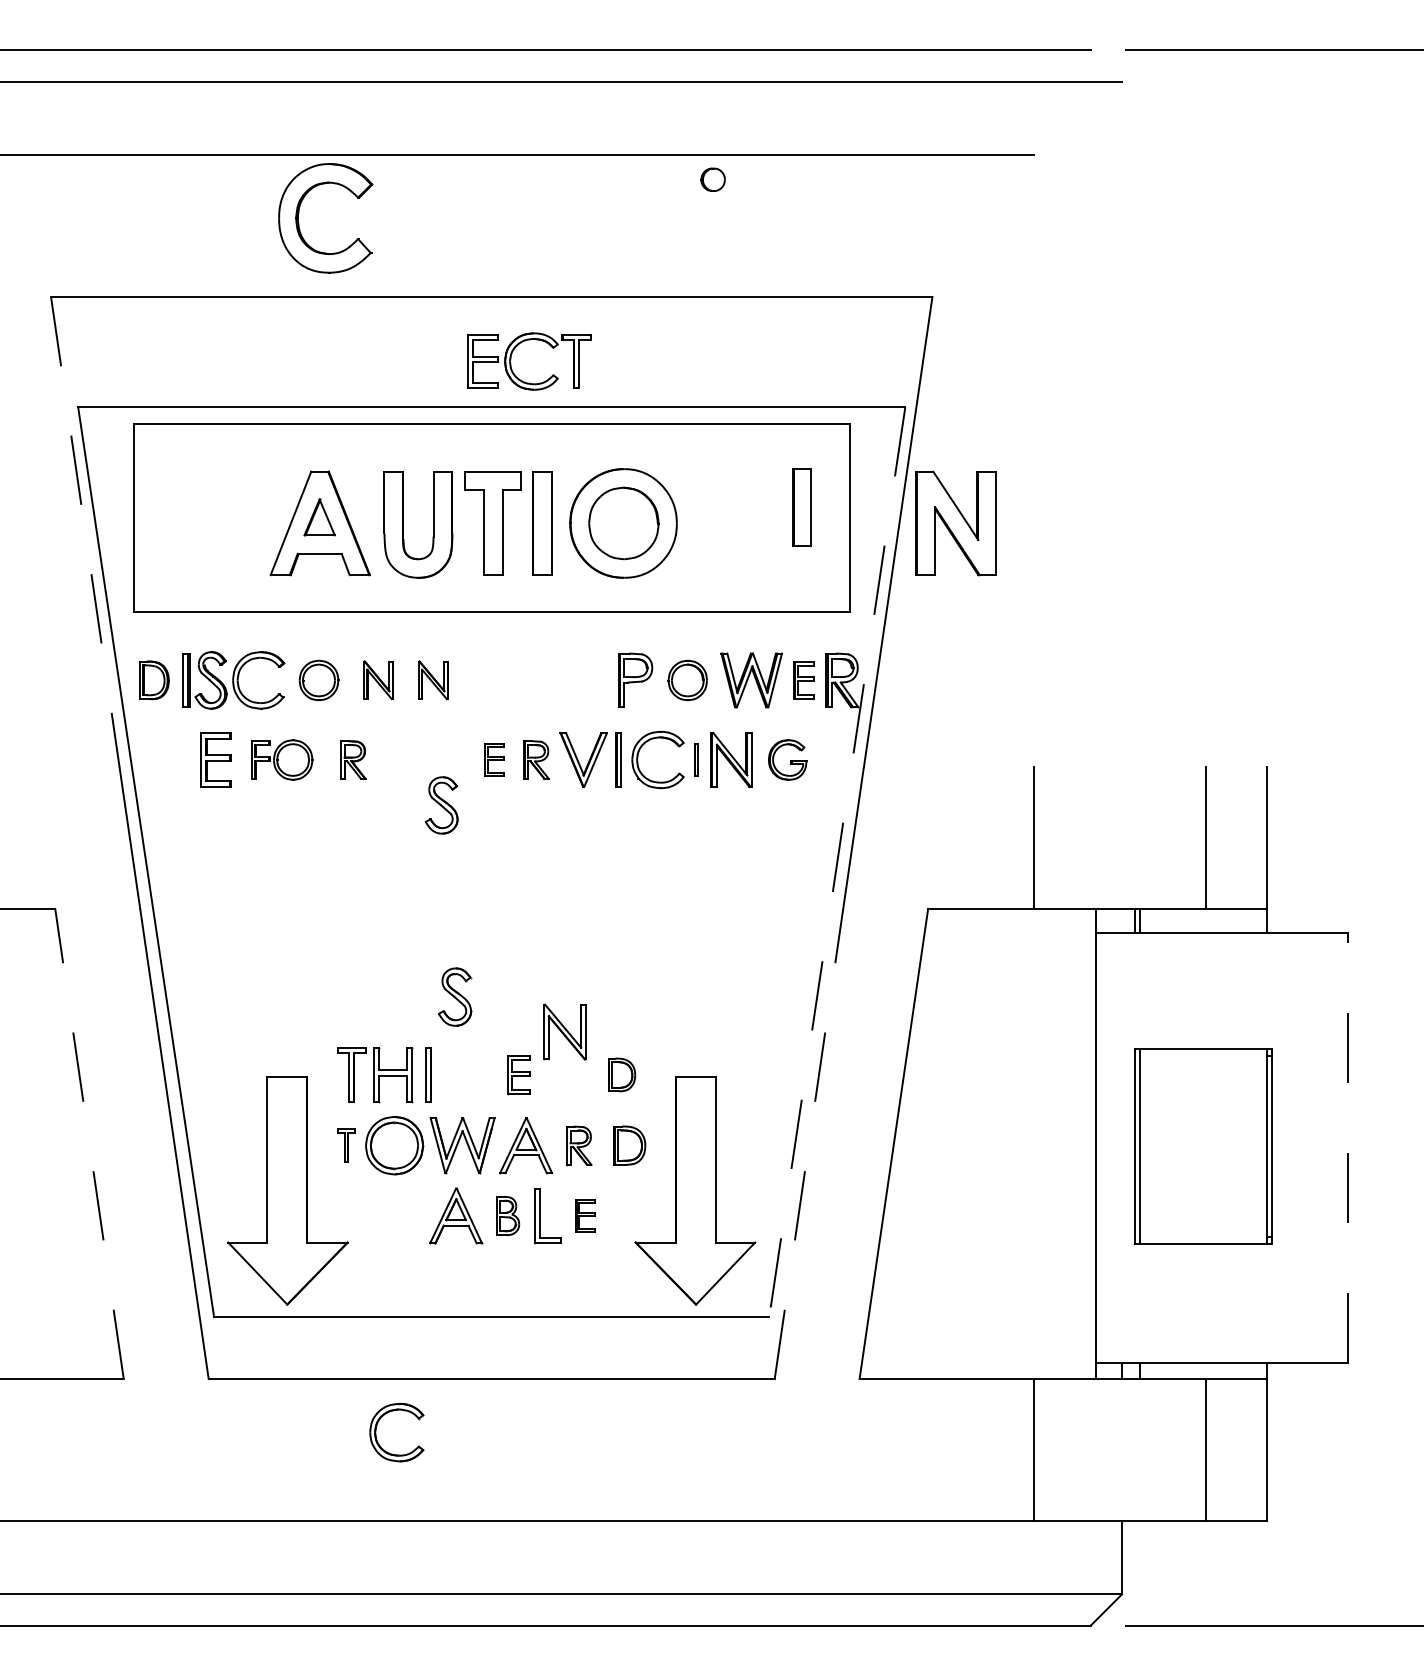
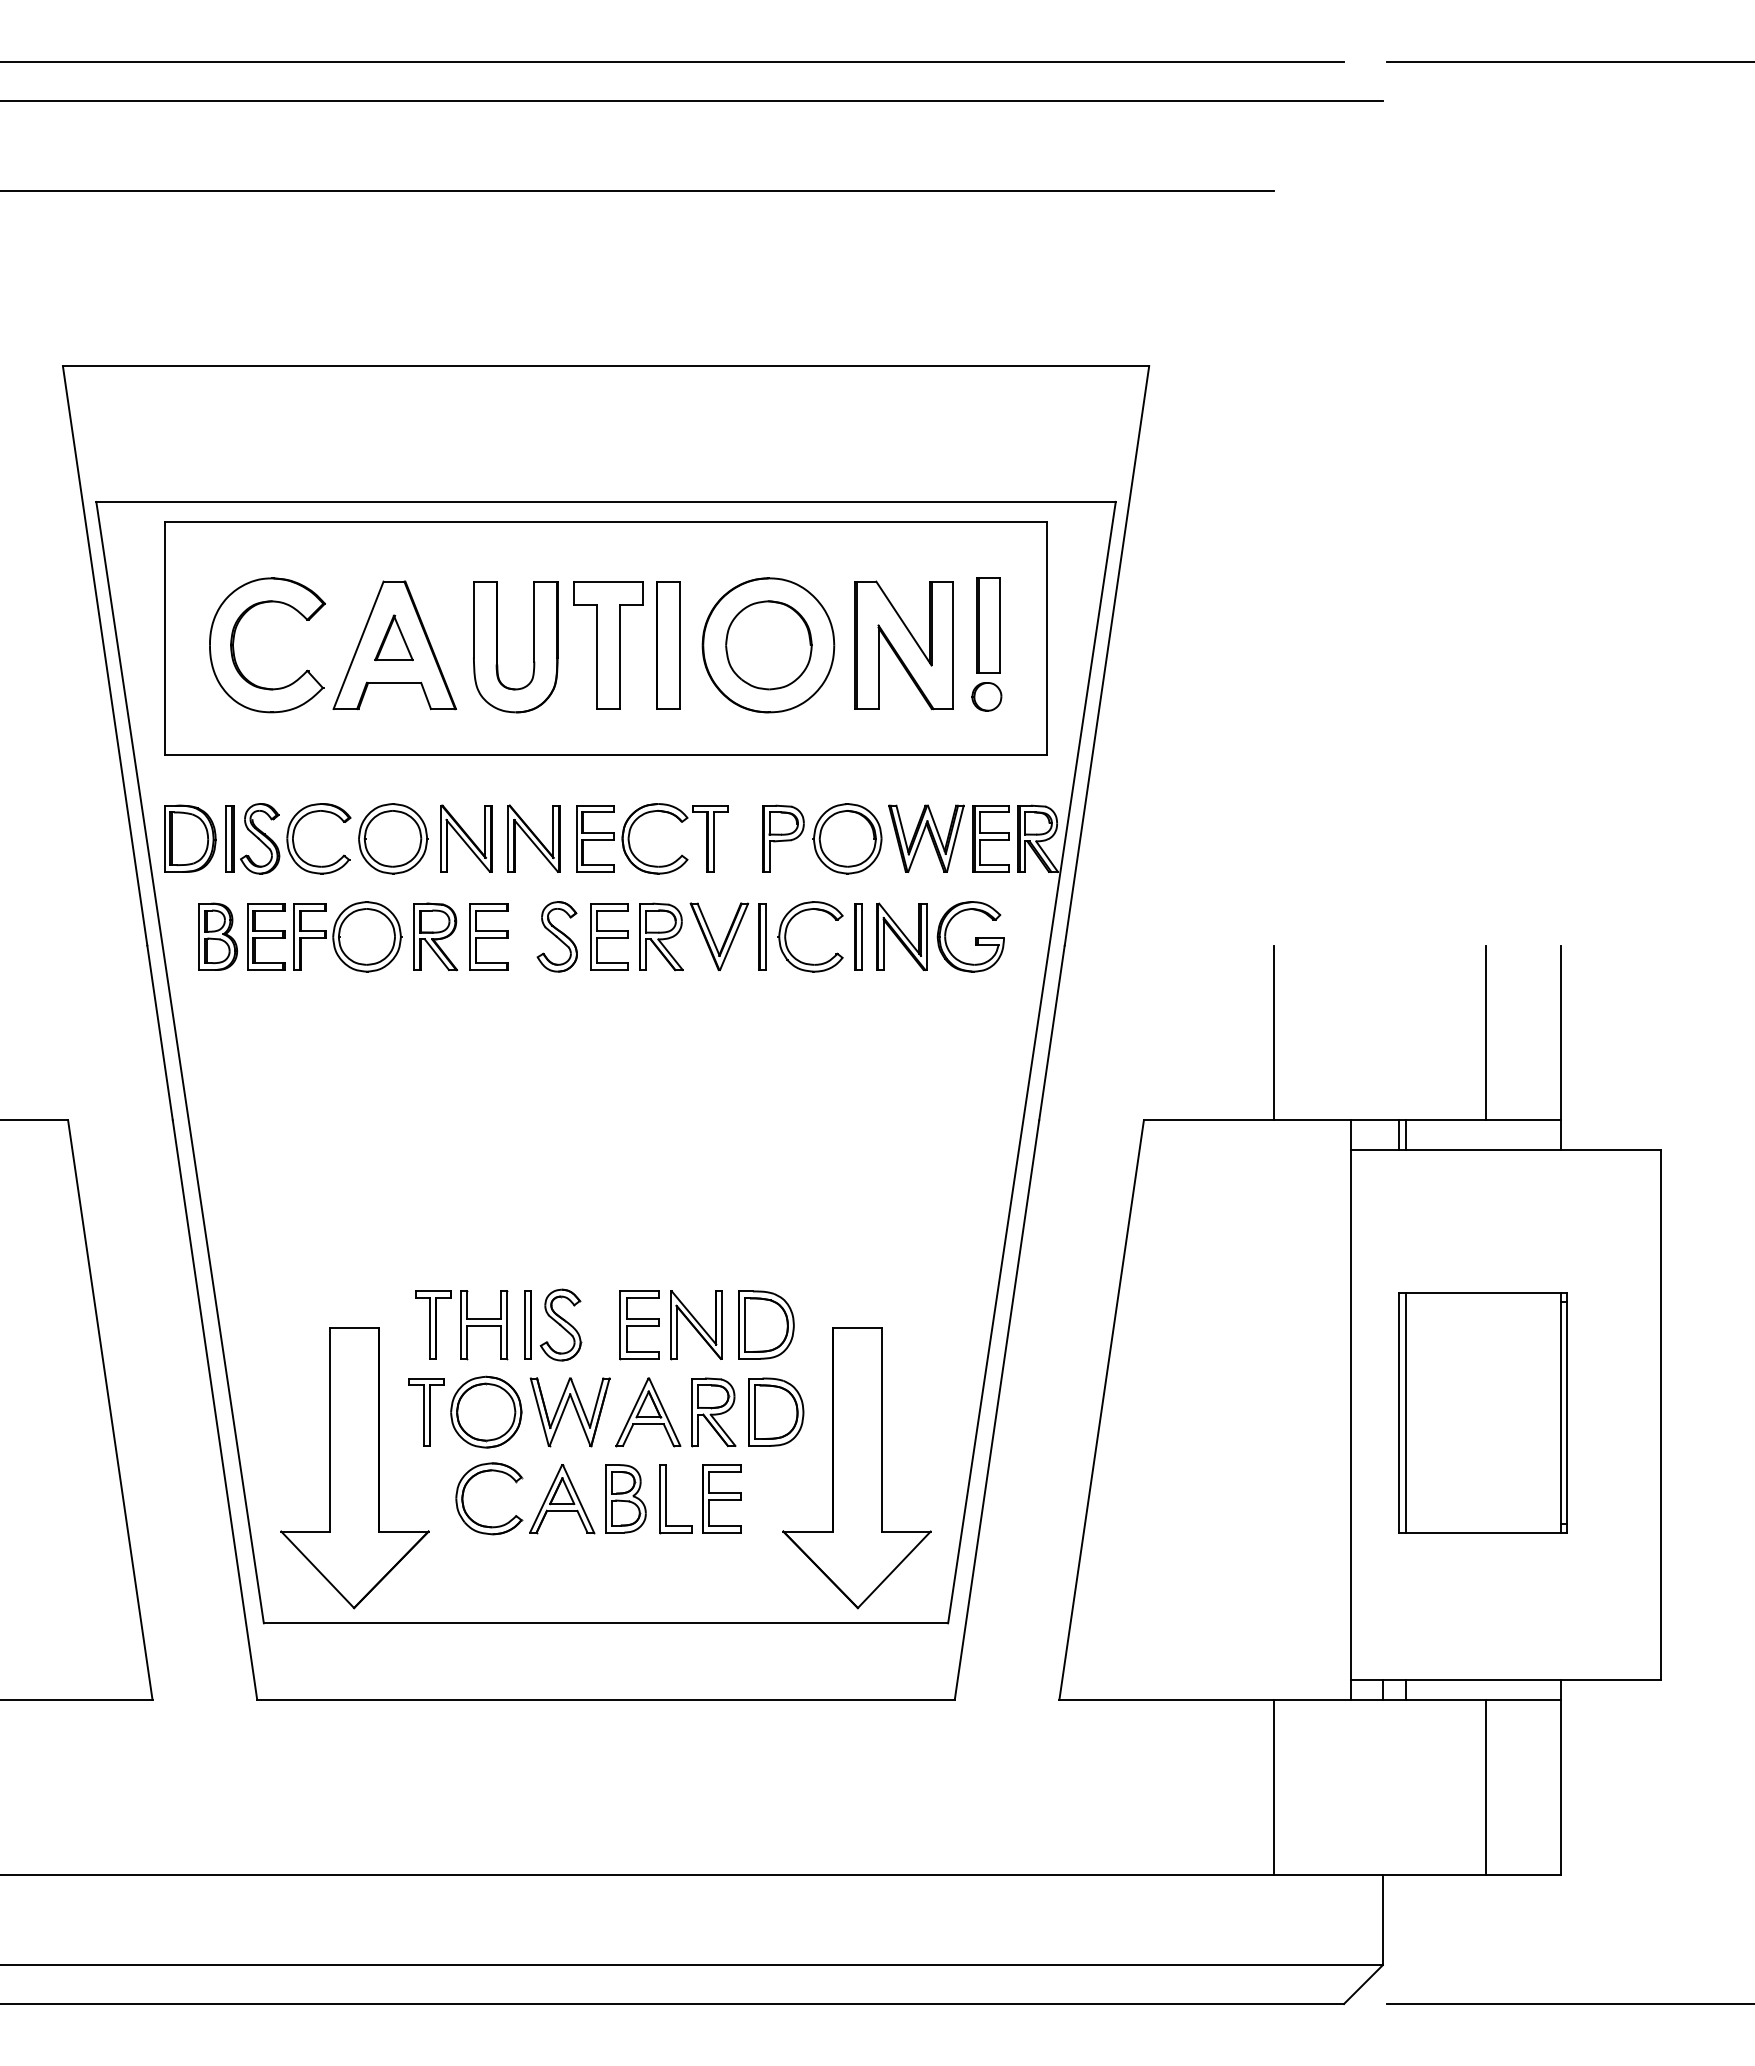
part: (712, 179) -> (986, 696), moved
part: (298, 216) -> (234, 642), moved
part: (511, 357) -> (630, 833), moved
part: (955, 523) -> (903, 645), moved
line: (85, 531) -> (105, 655), dashed -> solid
part: (154, 680) -> (190, 838), size x1.43
part: (319, 680) -> (393, 838), size x1.43
part: (378, 680) -> (466, 838), size x1.43
part: (432, 680) -> (533, 838), size x1.43
part: (687, 680) -> (847, 838), size x1.43
part: (803, 680) -> (990, 838), size x1.43
part: (177, 759) -> (218, 936), added
part: (281, 759) -> (347, 936), size x1.43
part: (353, 759) -> (435, 936), size x1.43
part: (396, 759) -> (488, 936), added
part: (494, 759) -> (609, 936), size x1.67
part: (536, 759) -> (661, 936), size x1.43
part: (696, 759) -> (858, 936), size x1.67
part: (787, 759) -> (970, 936), size x1.43
part: (440, 805) -> (556, 936), moved
line: (836, 861) -> (1031, 1062), dashed -> solid
part: (454, 996) -> (560, 1324), moved
part: (565, 1032) -> (696, 1325), moved
part: (621, 1074) -> (766, 1324), size x1.67
part: (518, 1075) -> (639, 1325), size x1.43
line: (89, 1144) -> (110, 1410), dashed -> solid
line: (809, 1144) -> (997, 1410), dashed -> solid
part: (346, 1145) -> (426, 1412), size x1.67
part: (578, 1145) -> (713, 1412), size x1.43
part: (630, 1145) -> (776, 1411), size x1.43
line: (1348, 1147) -> (1661, 1414), dashed -> solid
part: (507, 1215) -> (625, 1498), size x1.43
part: (585, 1215) -> (721, 1498), size x1.67
part: (376, 1427) -> (464, 1492), moved

